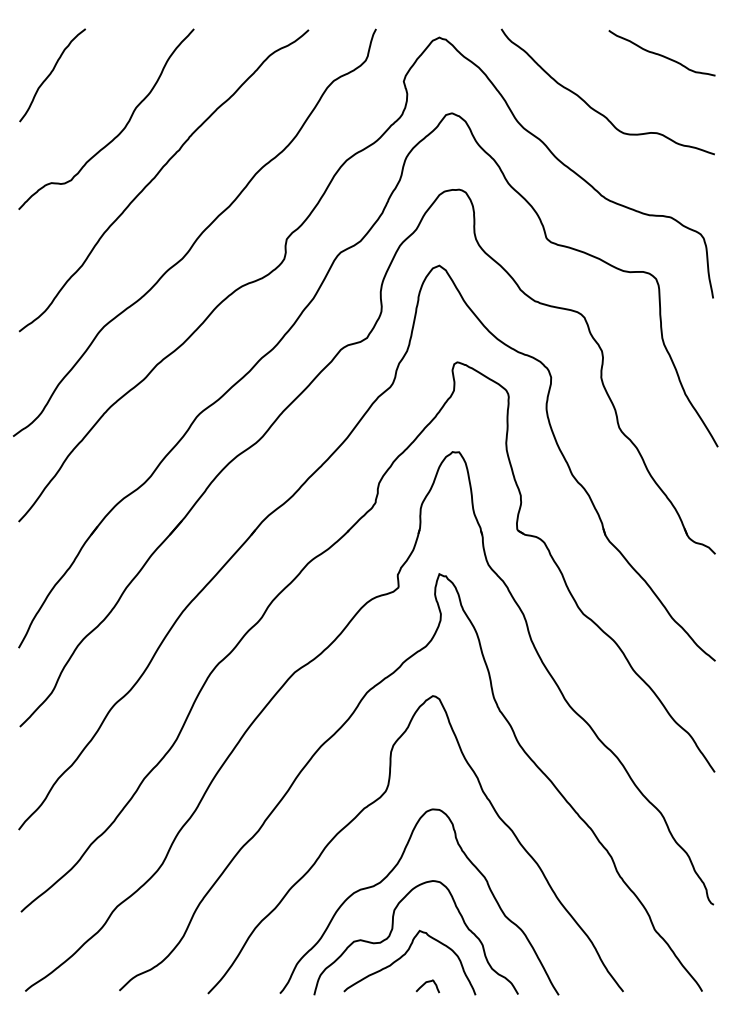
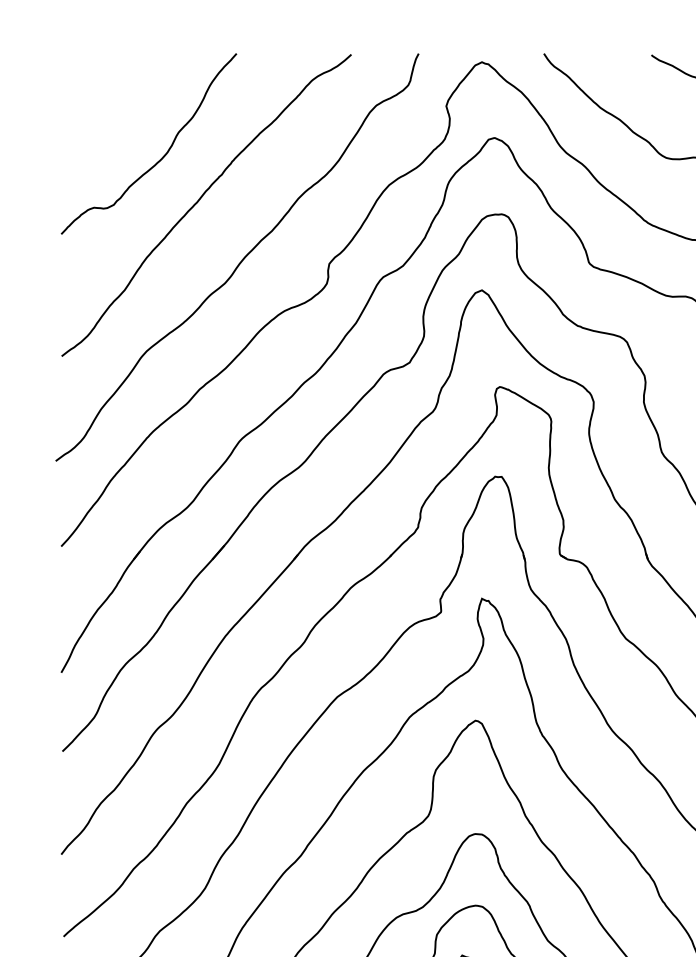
curve: (51, 74) -> (94, 99), removed

